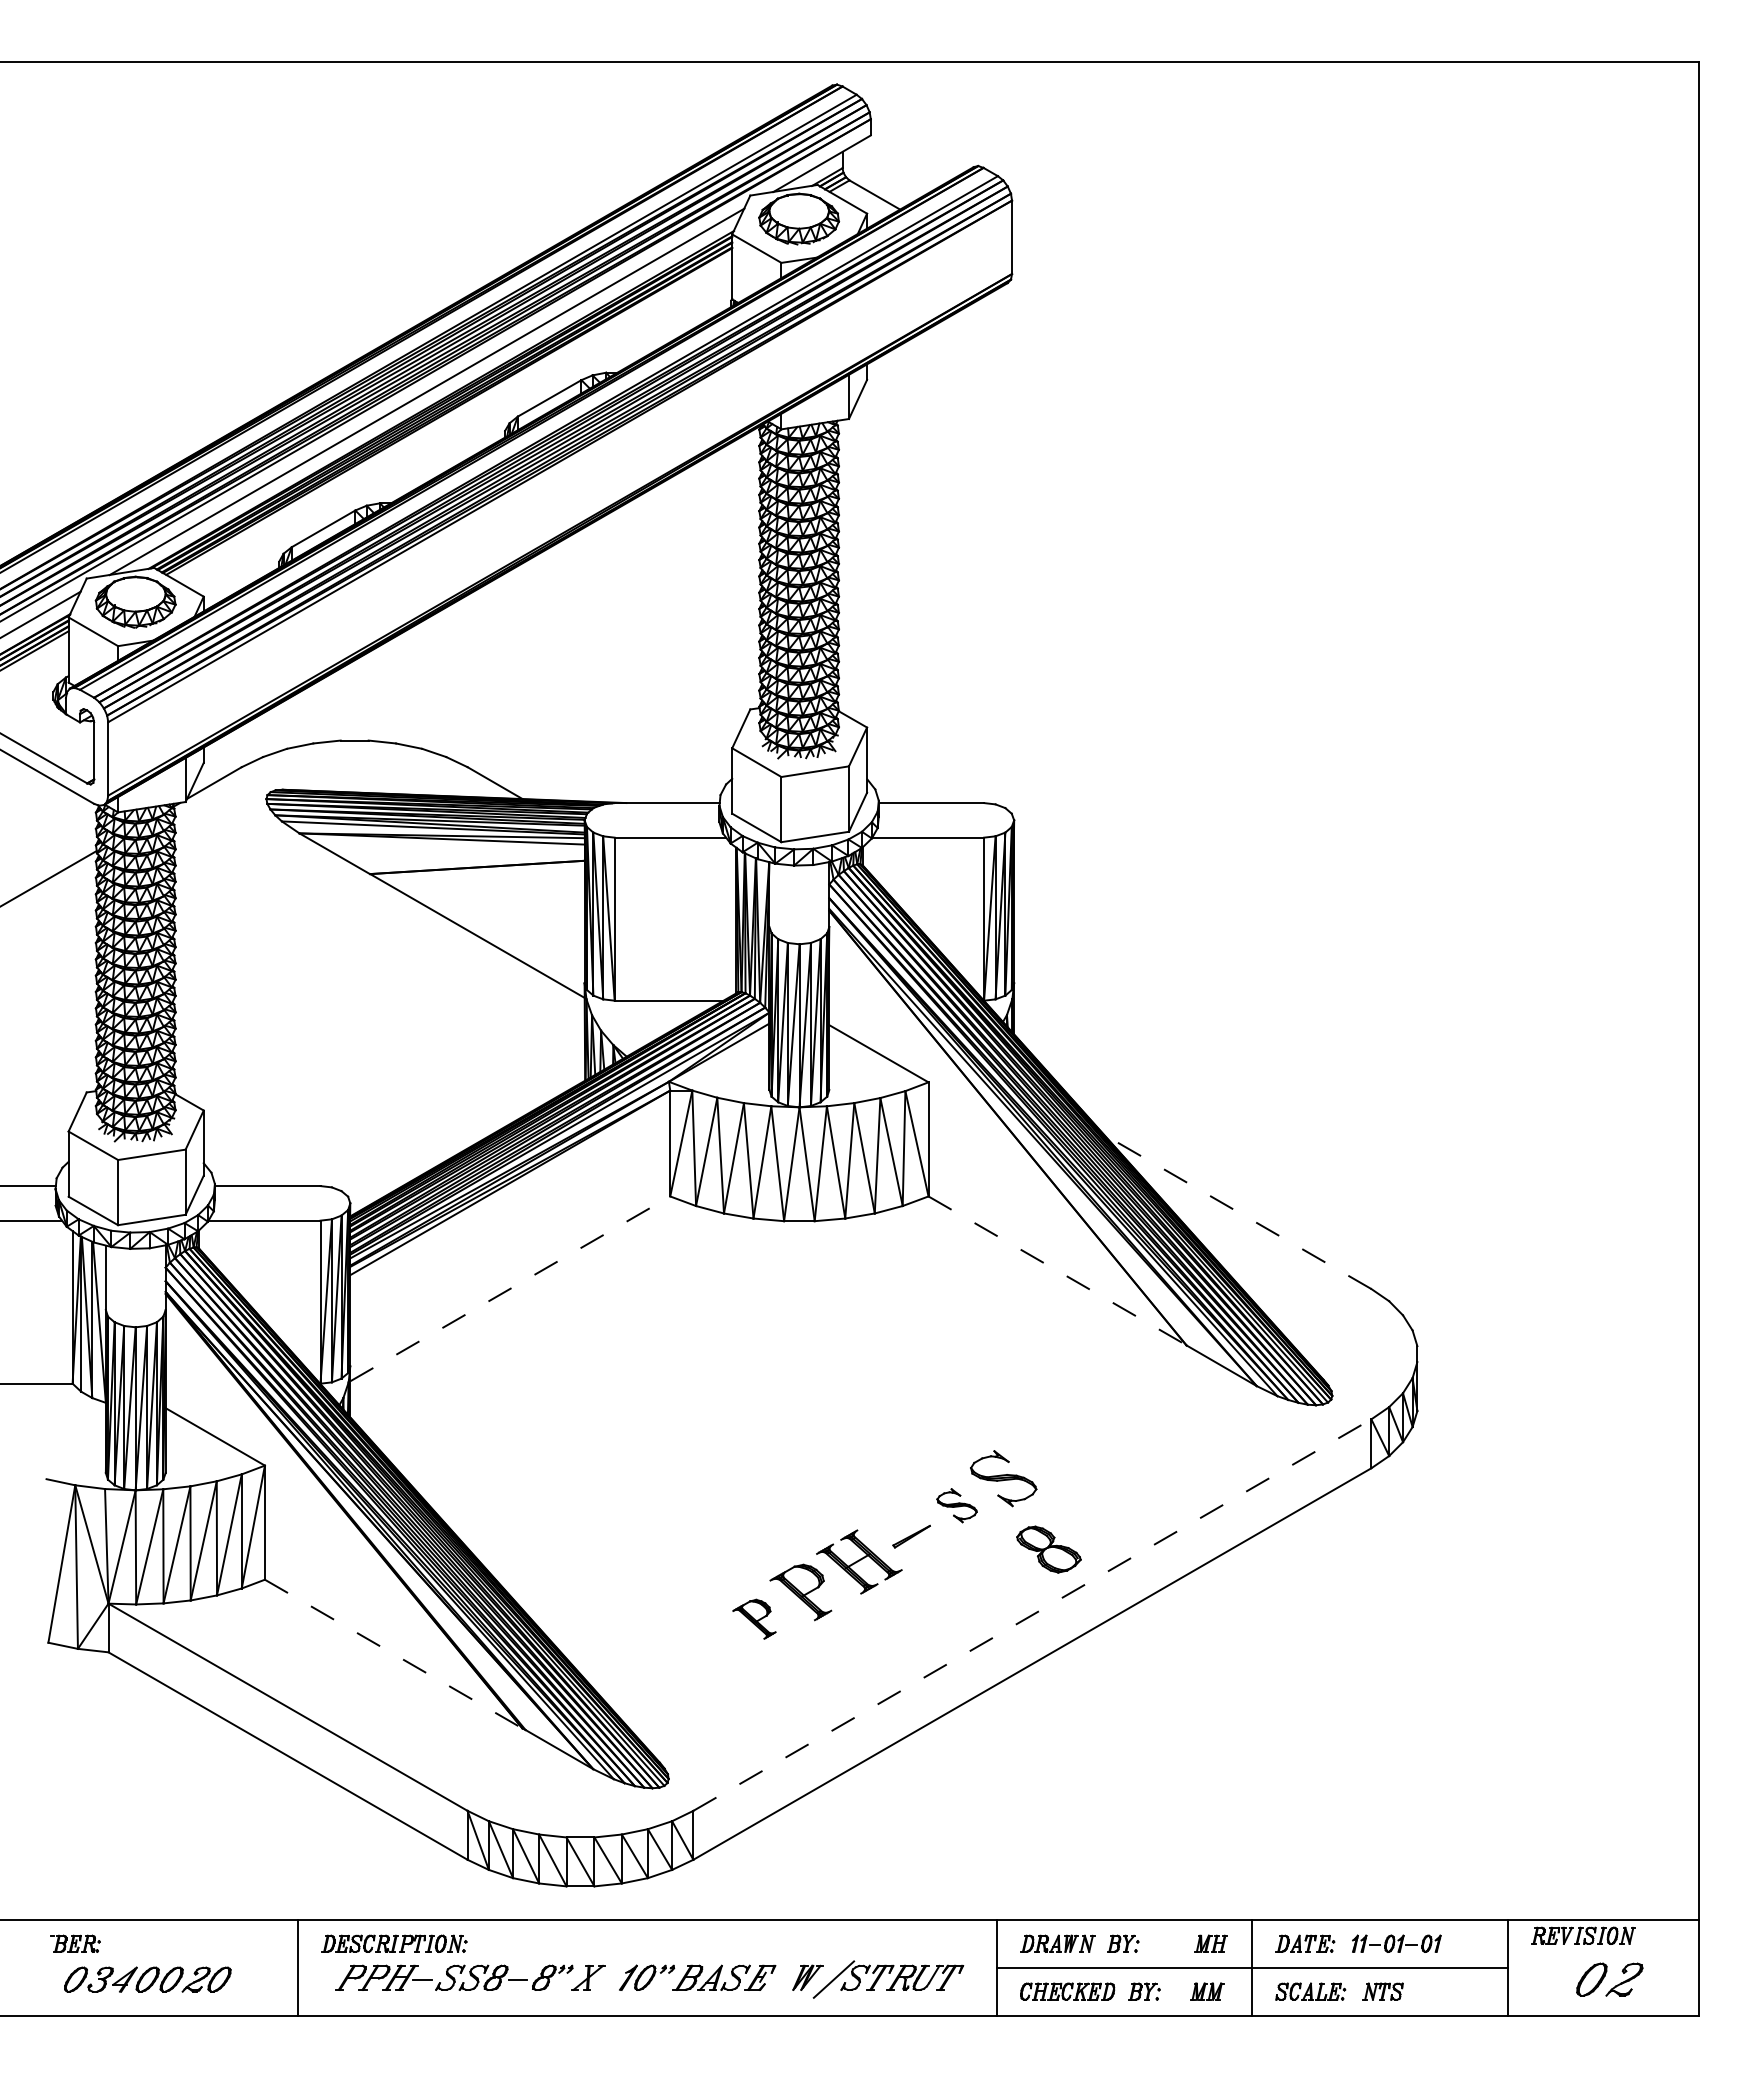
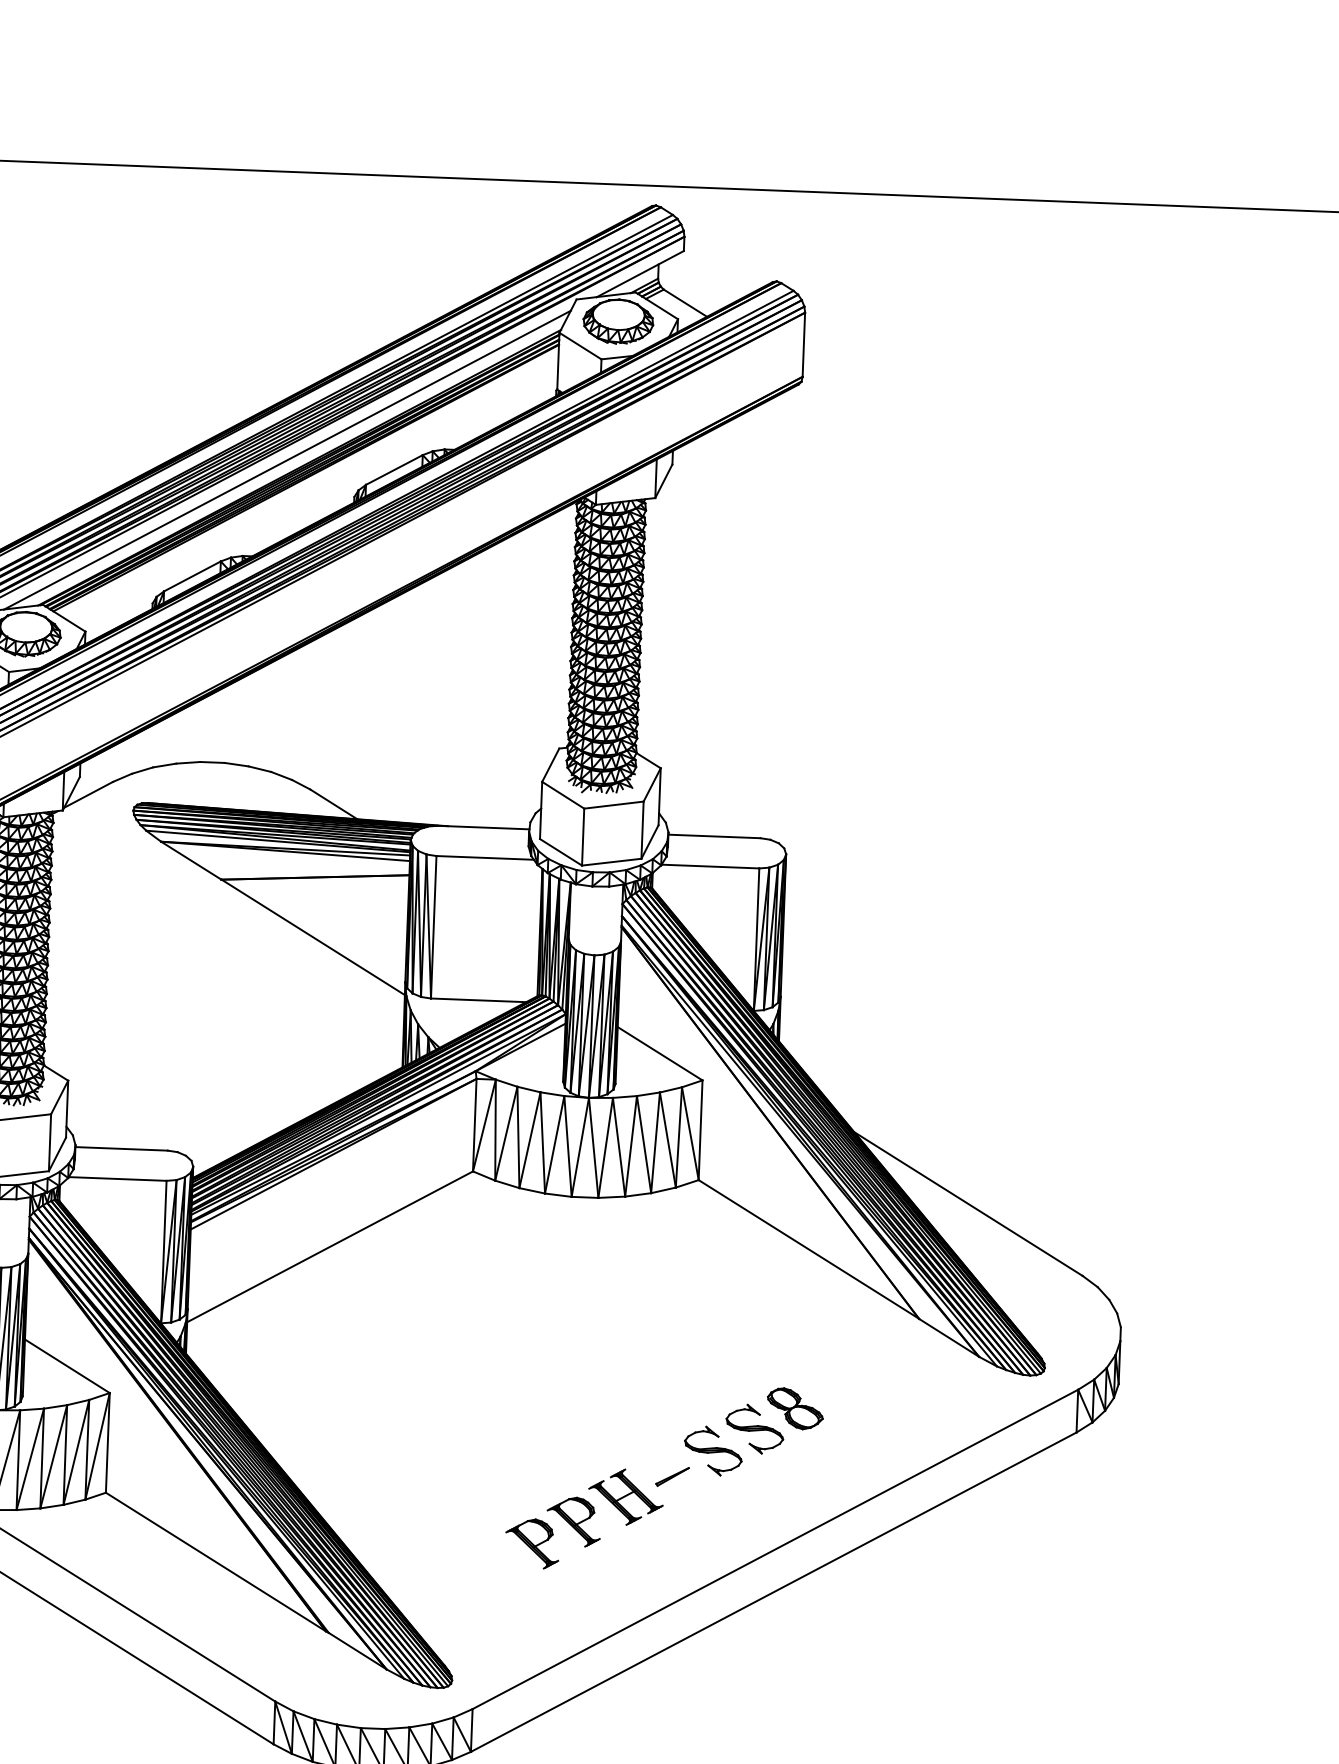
line: (1237, 1211) -> (968, 1203), dashed -> solid
line: (1057, 1270) -> (808, 1249), dashed -> solid
line: (510, 1288) -> (330, 1246), dashed -> solid
part: (956, 1505) -> (712, 1451), size x1.67
part: (1048, 1549) -> (794, 1408), moved
line: (1032, 1614) -> (775, 1548), dashed -> solid
part: (754, 1619) -> (532, 1543), size x1.43
line: (393, 1654) -> (215, 1562), dashed -> solid

